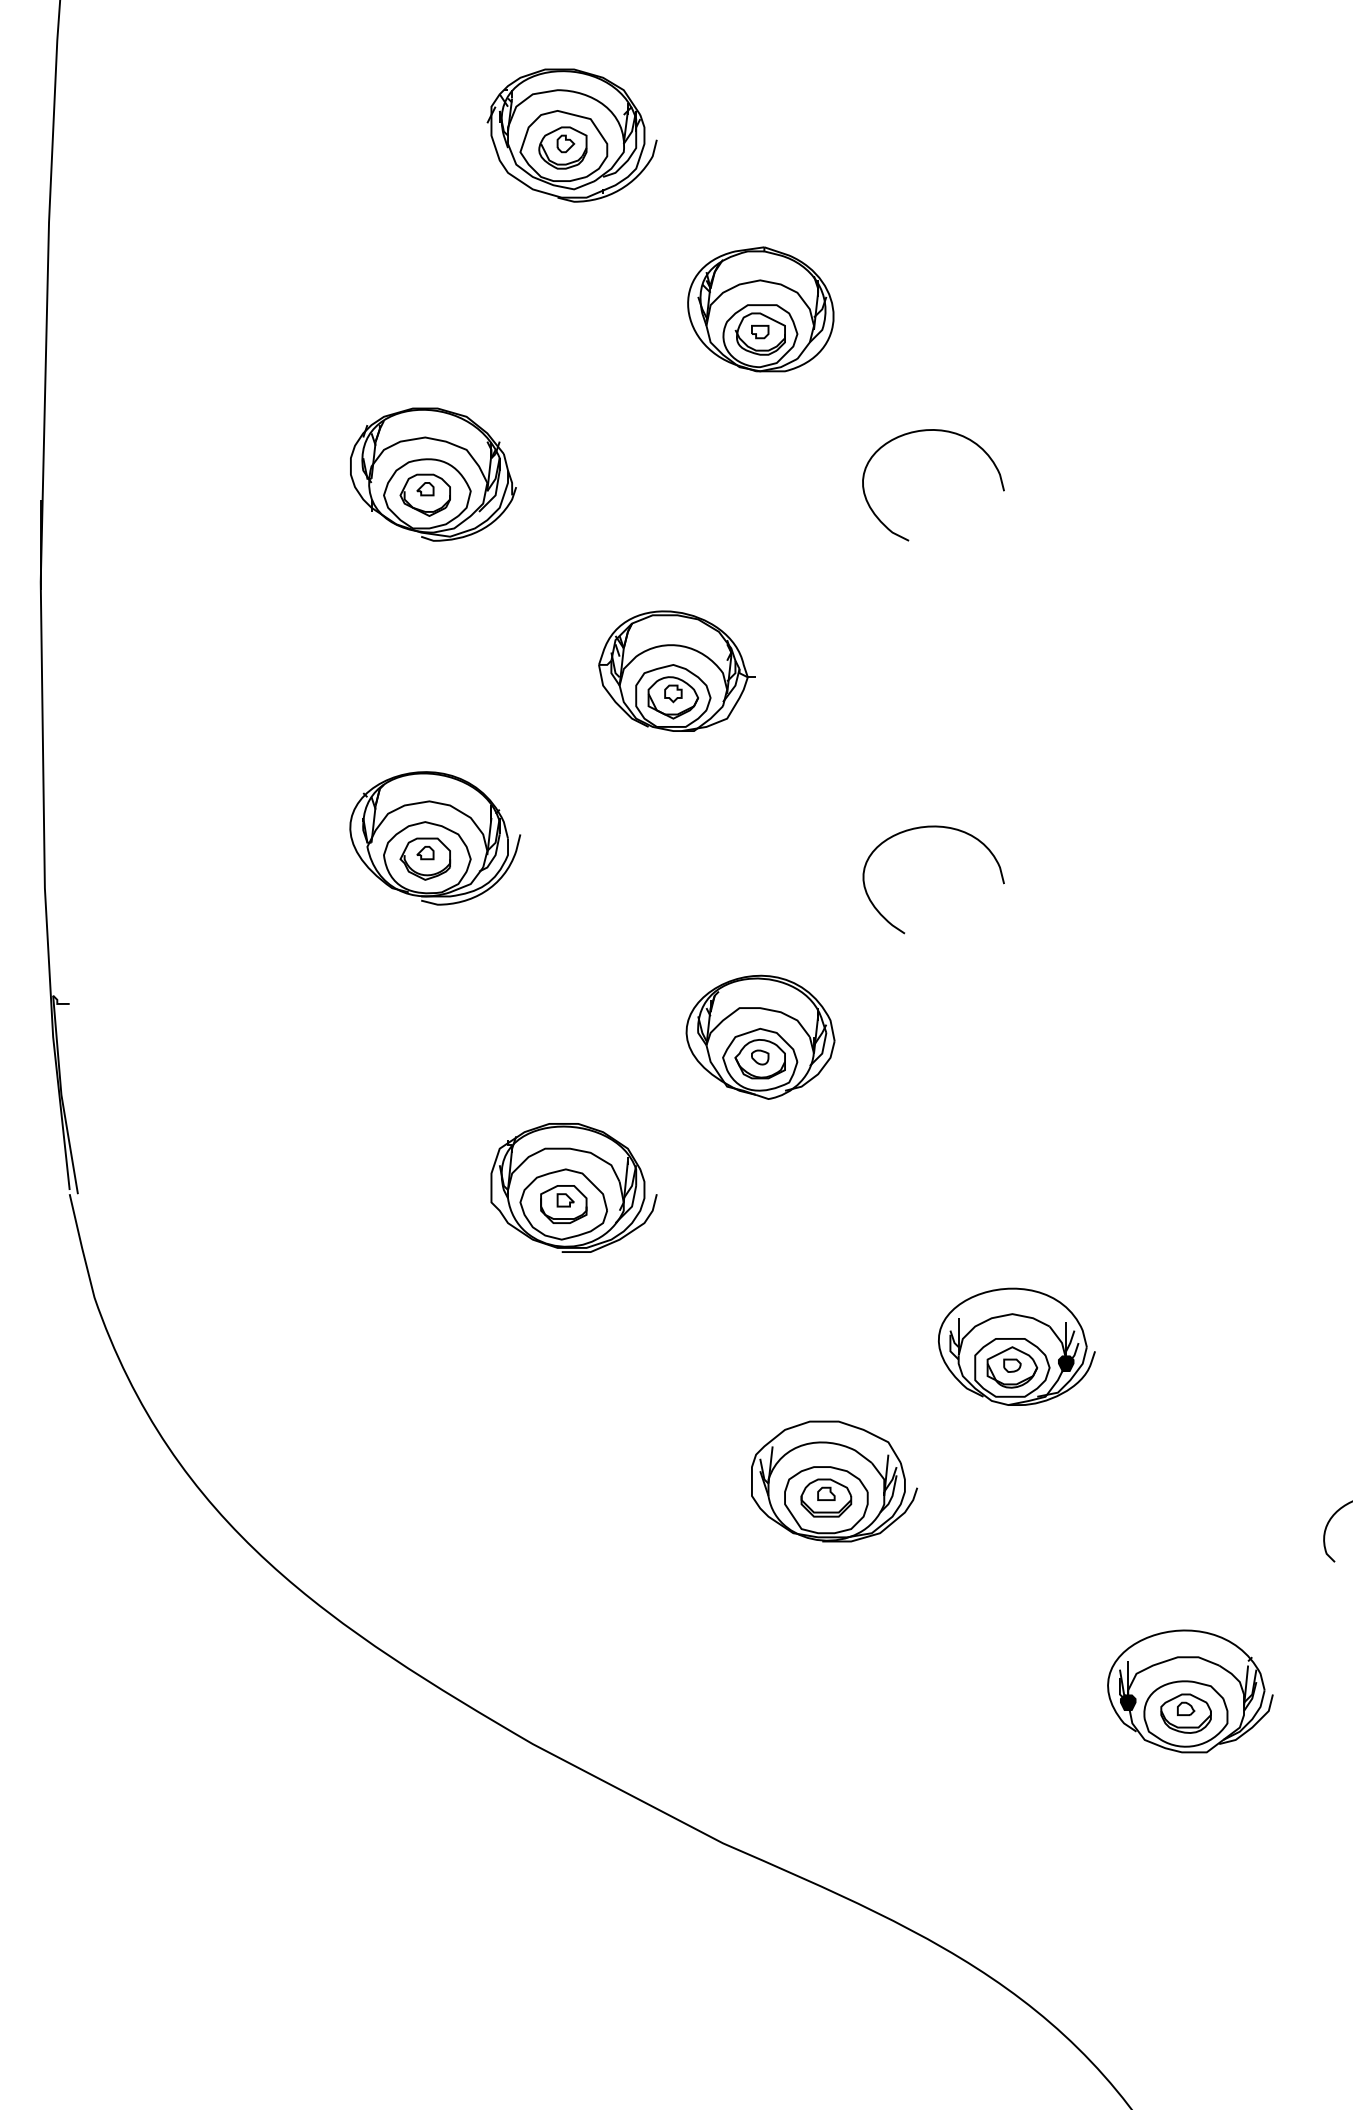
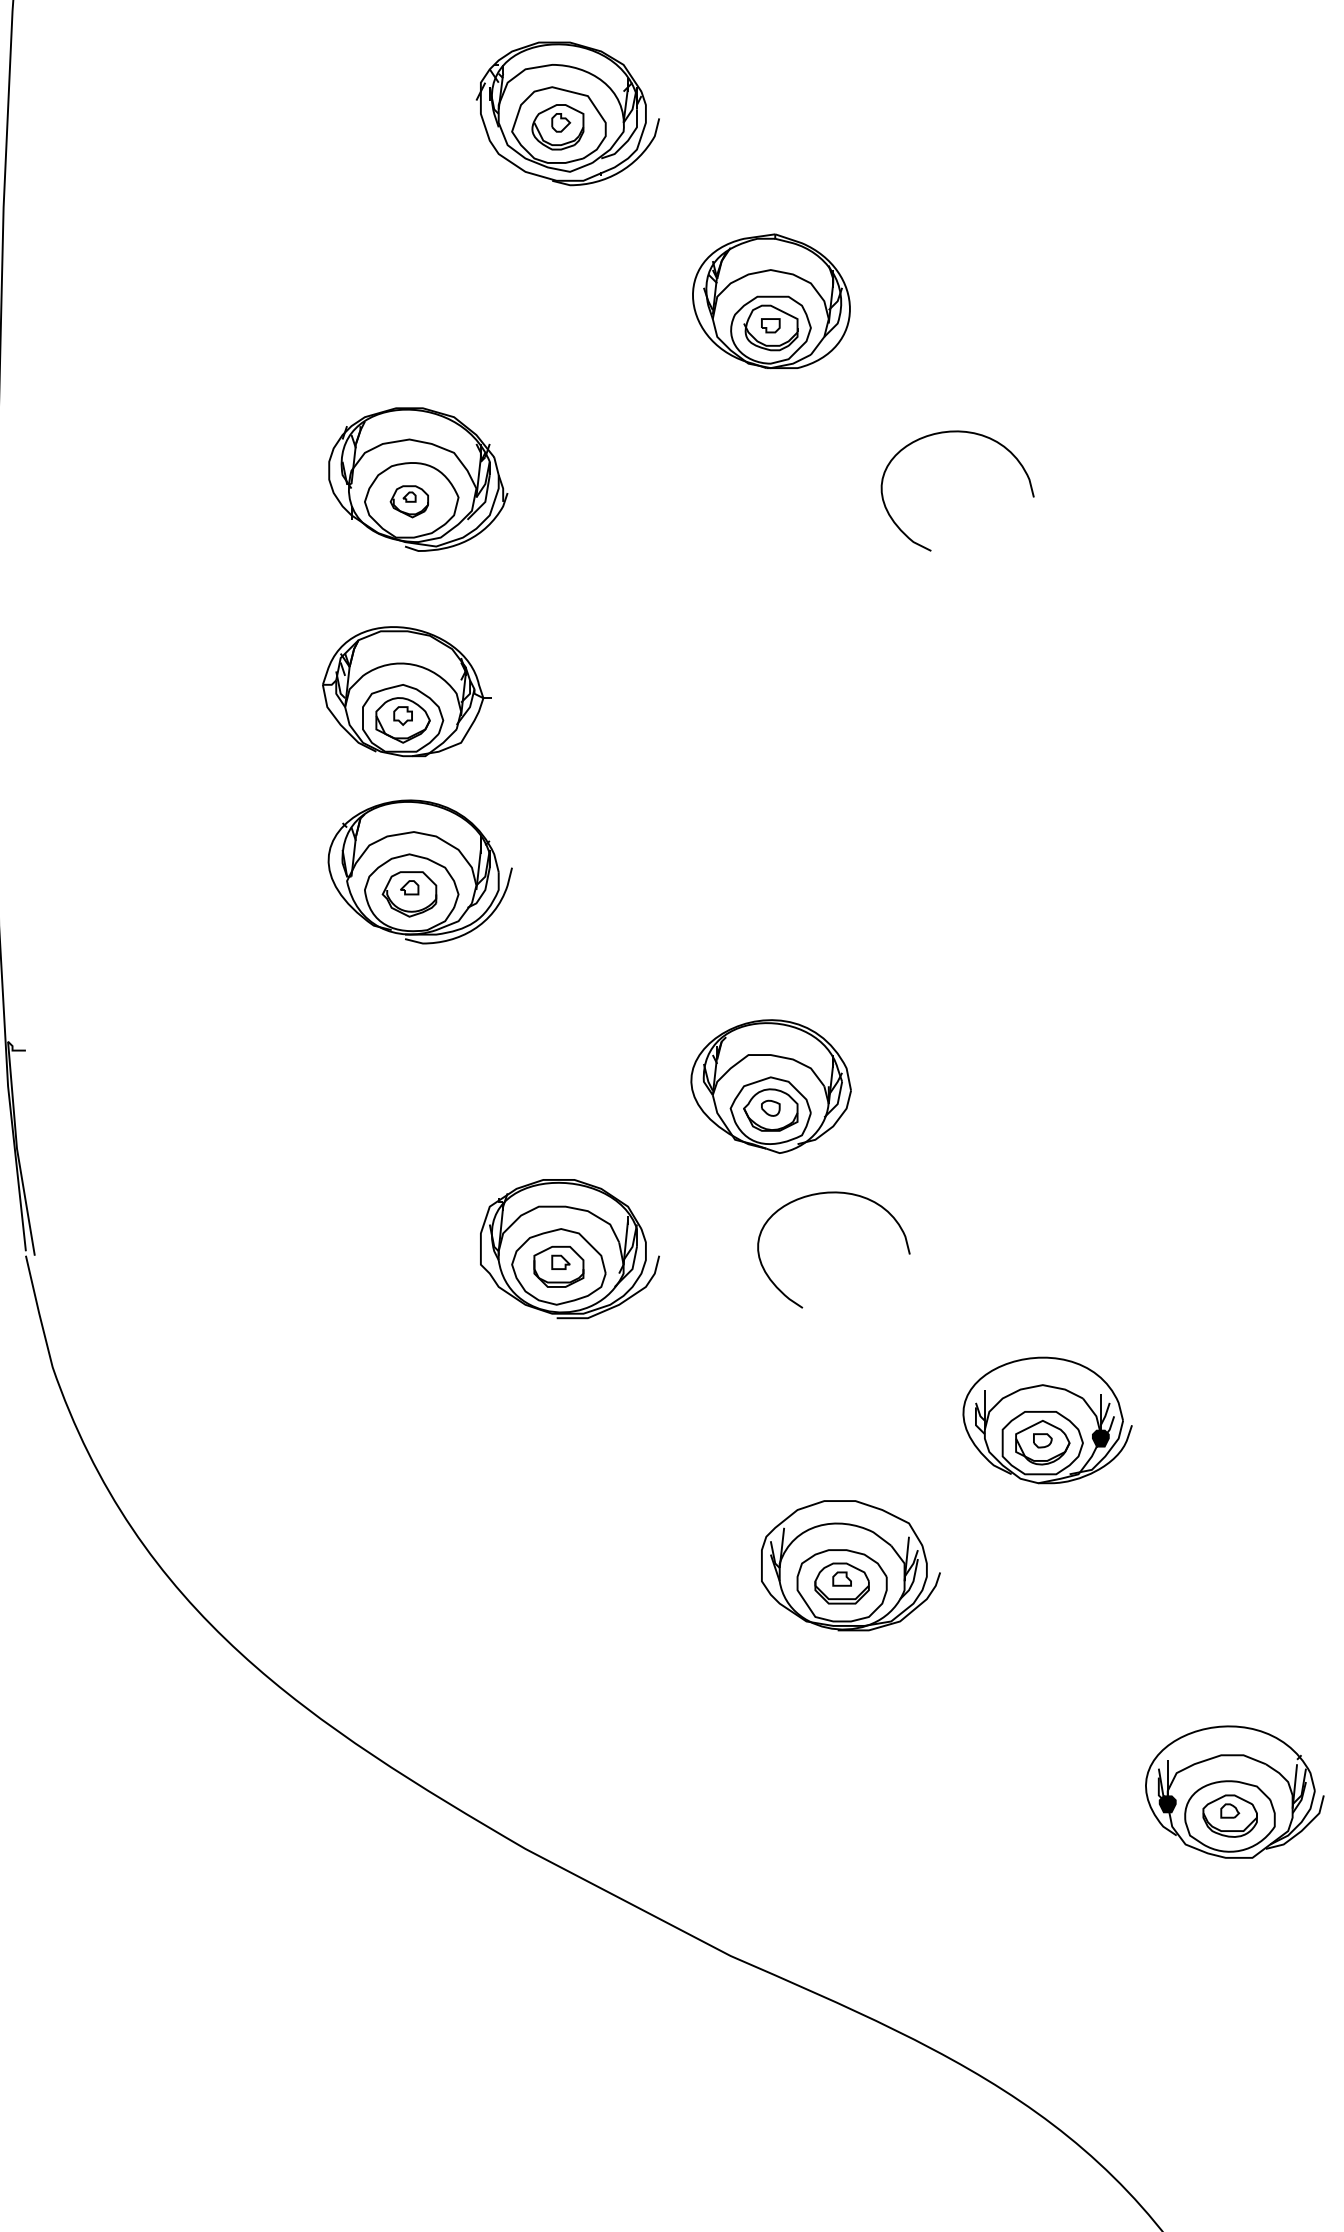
part: (424, 494) -> (408, 501), size x0.7
part: (676, 670) -> (406, 690), moved
curve: (933, 827) -> (833, 1193), moved

